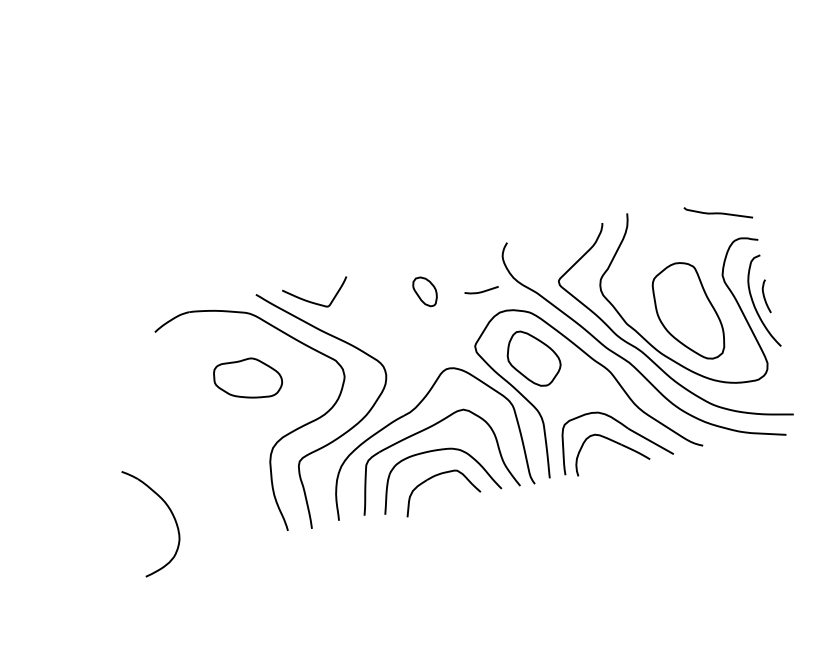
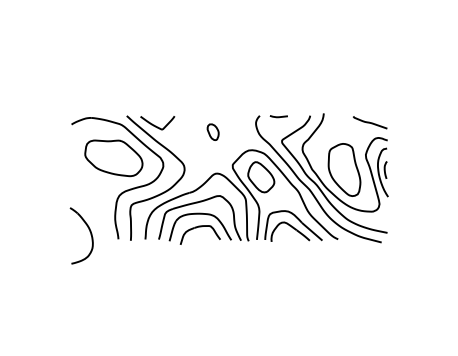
line: (480, 290) -> (278, 116), moved
part: (247, 380) -> (113, 158), size x1.67
part: (167, 508) -> (89, 231), moved

